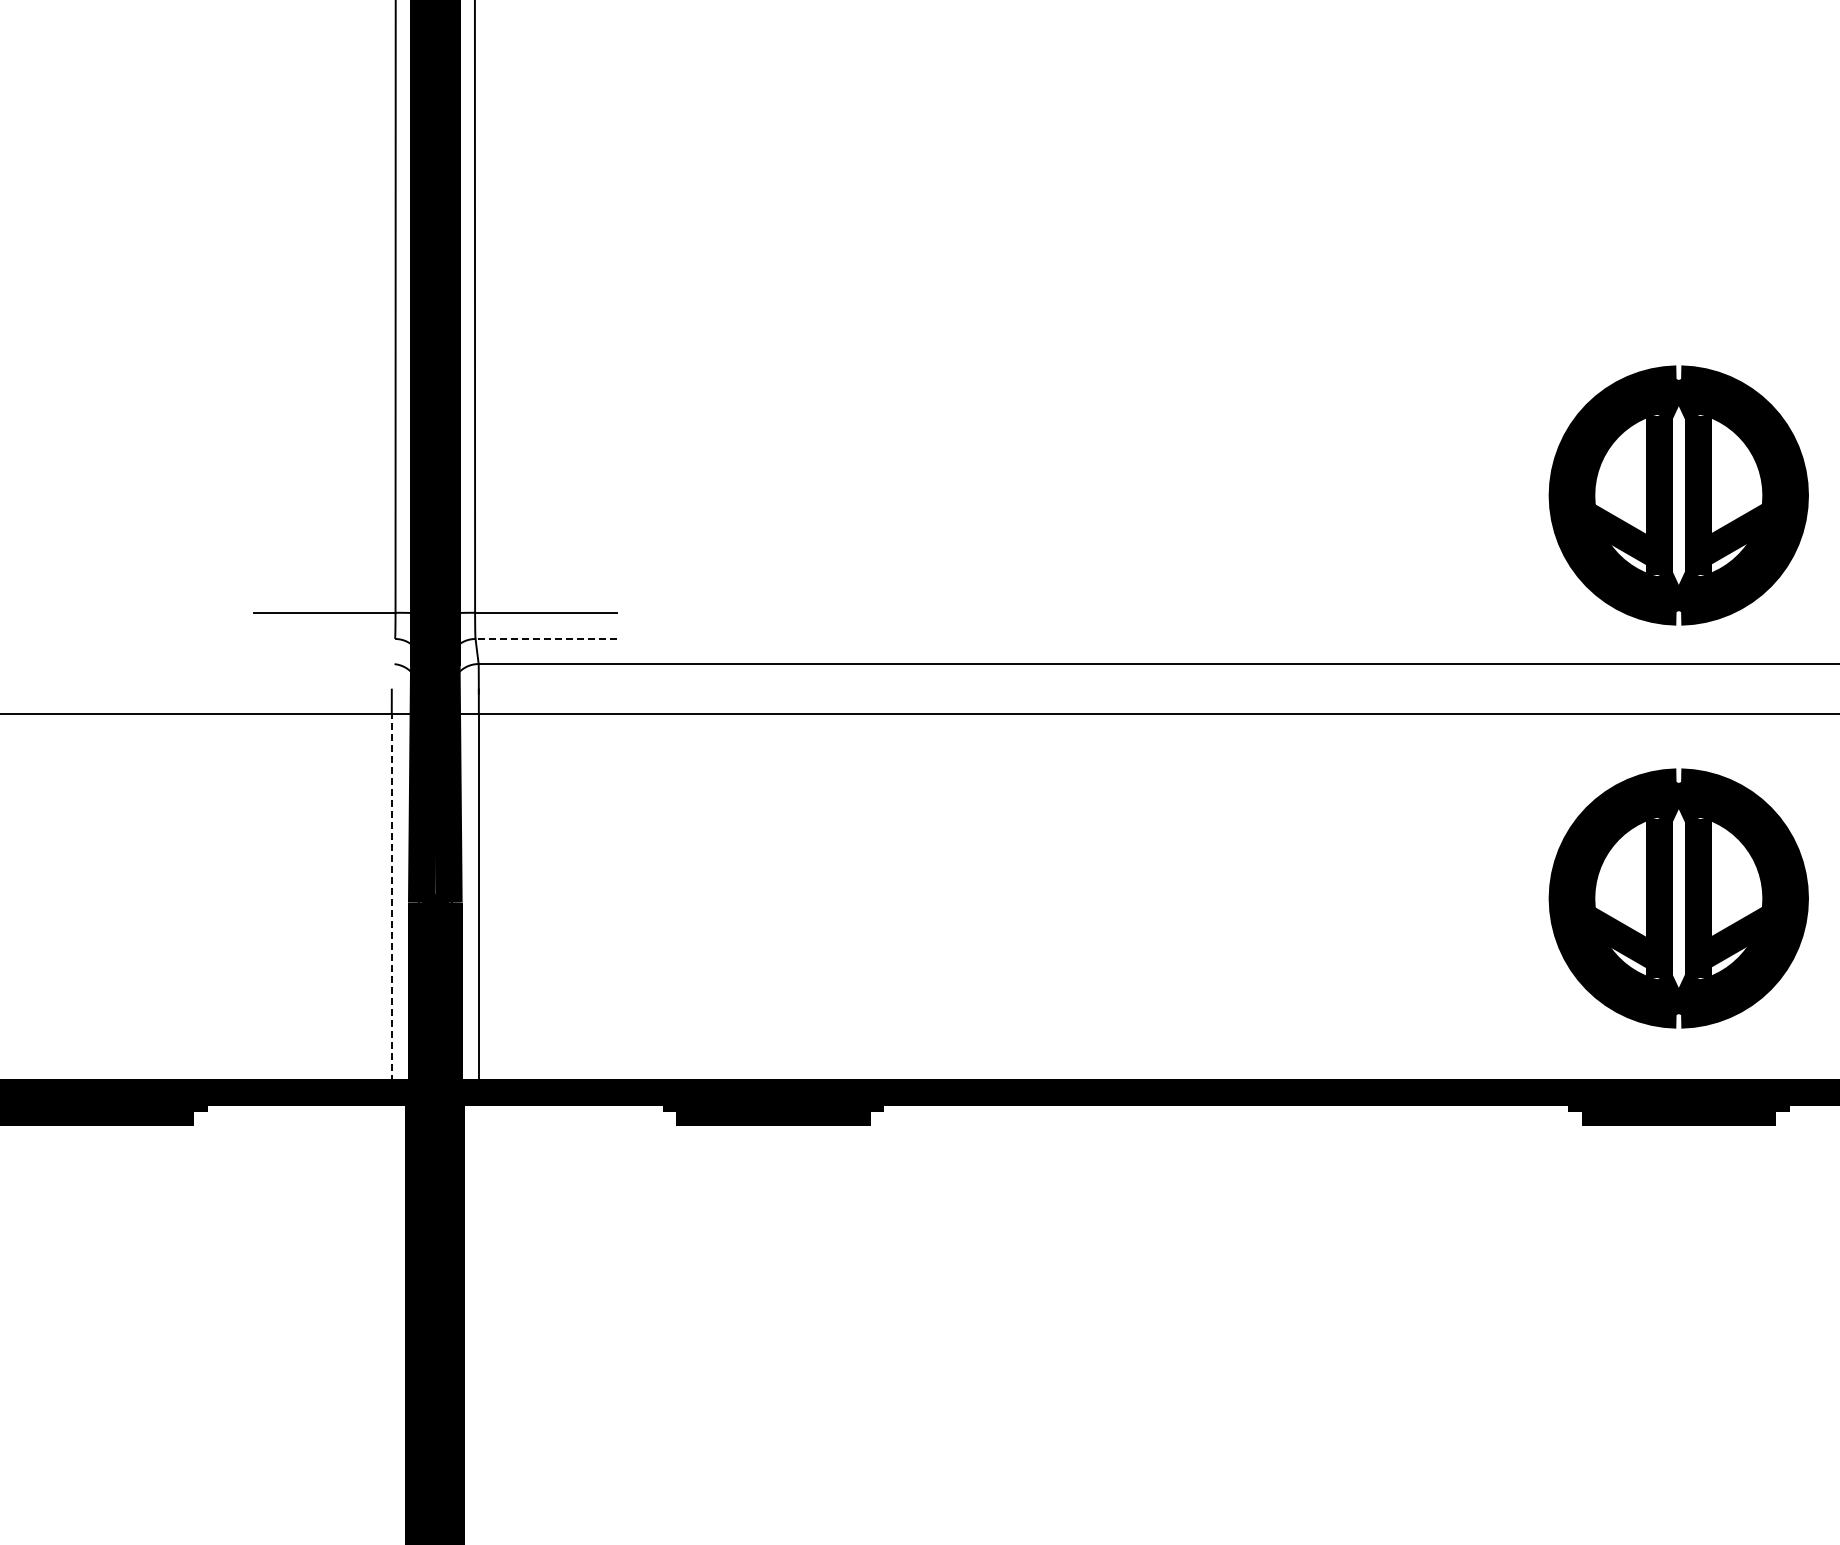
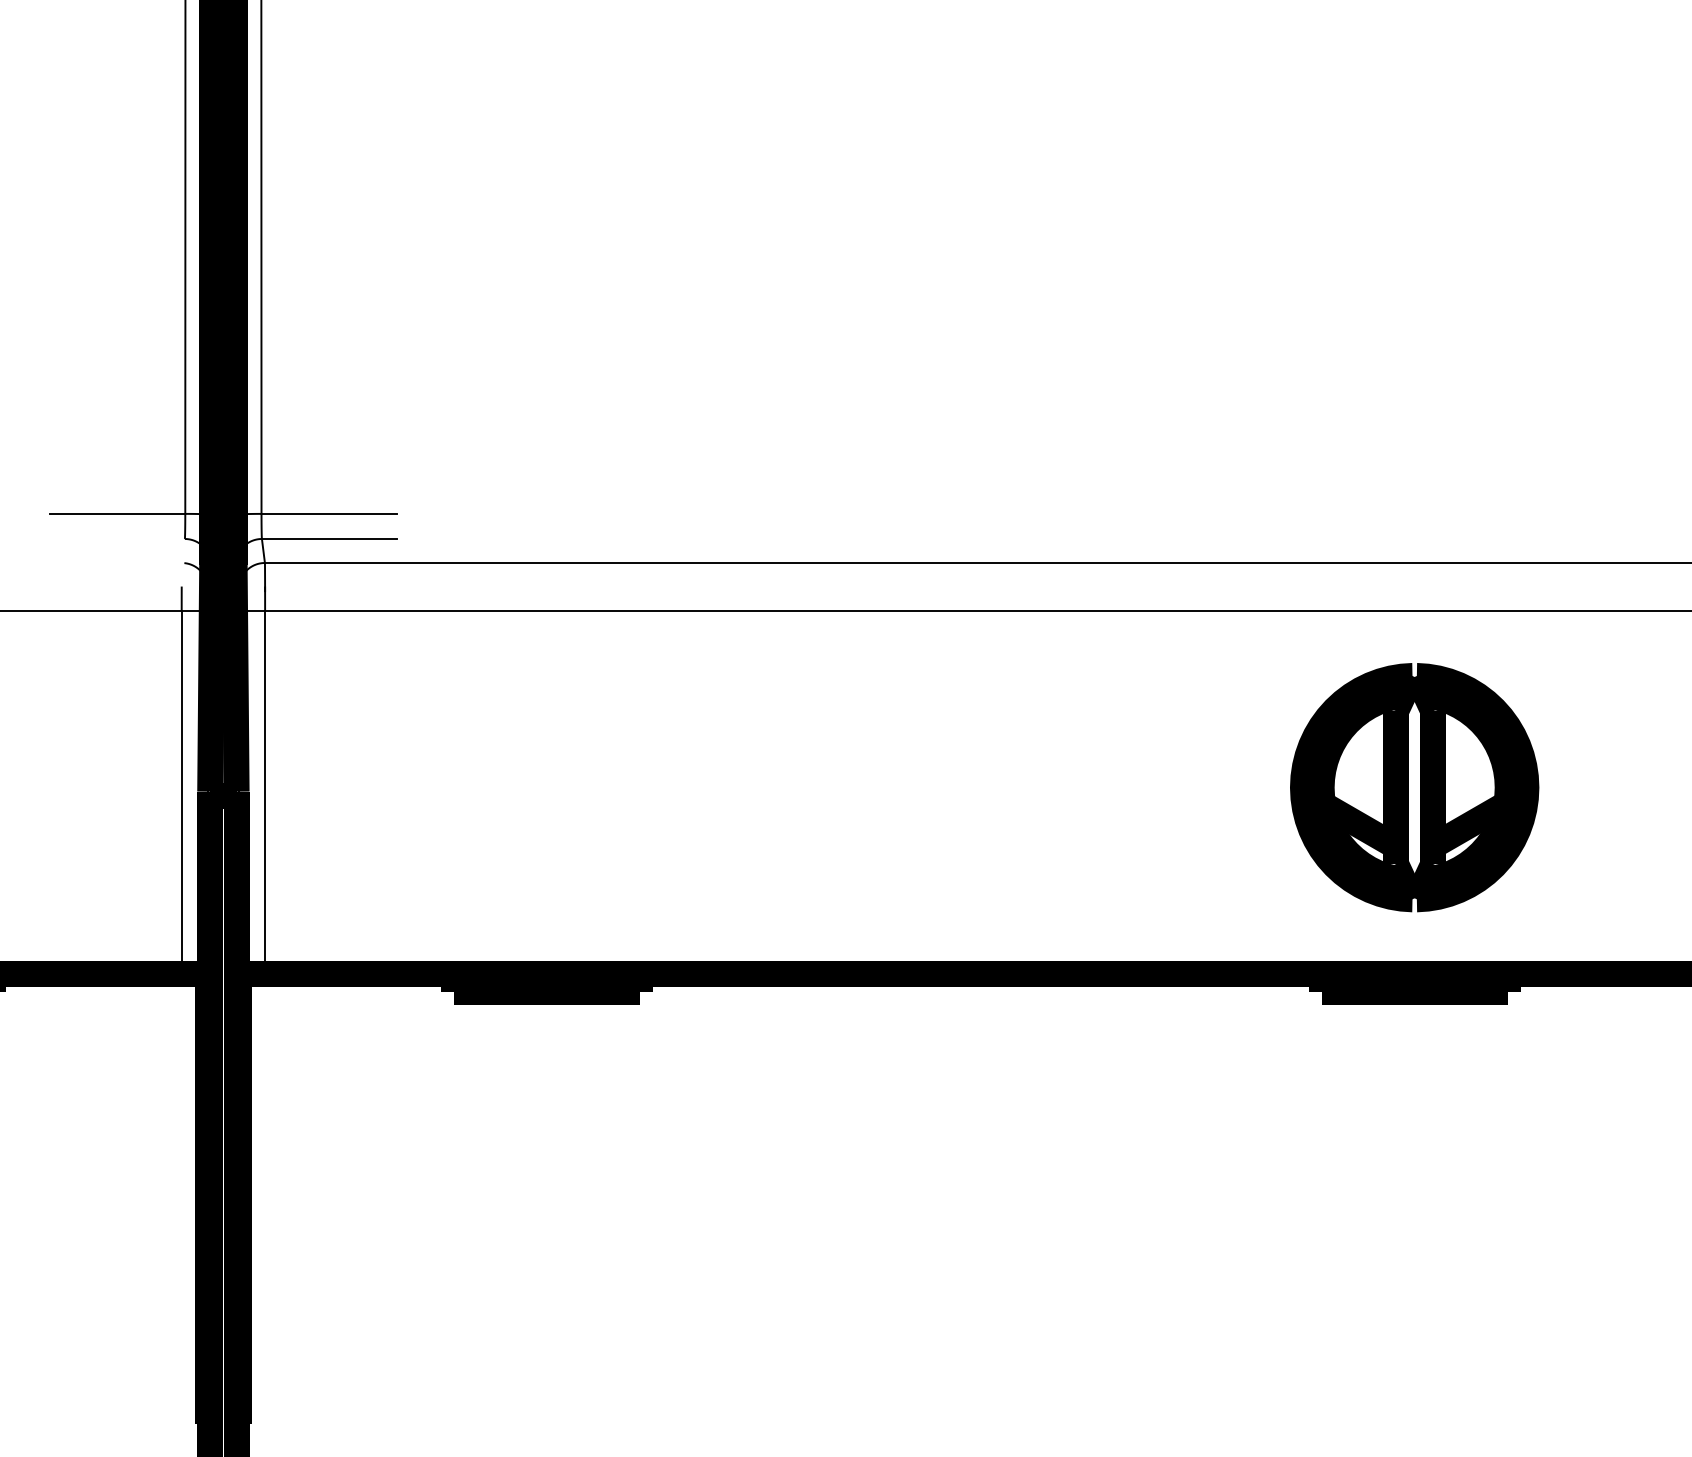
part: (1678, 495) -> (1414, 401), removed
line: (546, 638) -> (329, 538), dashed -> solid
line: (391, 903) -> (181, 792), dashed -> solid

